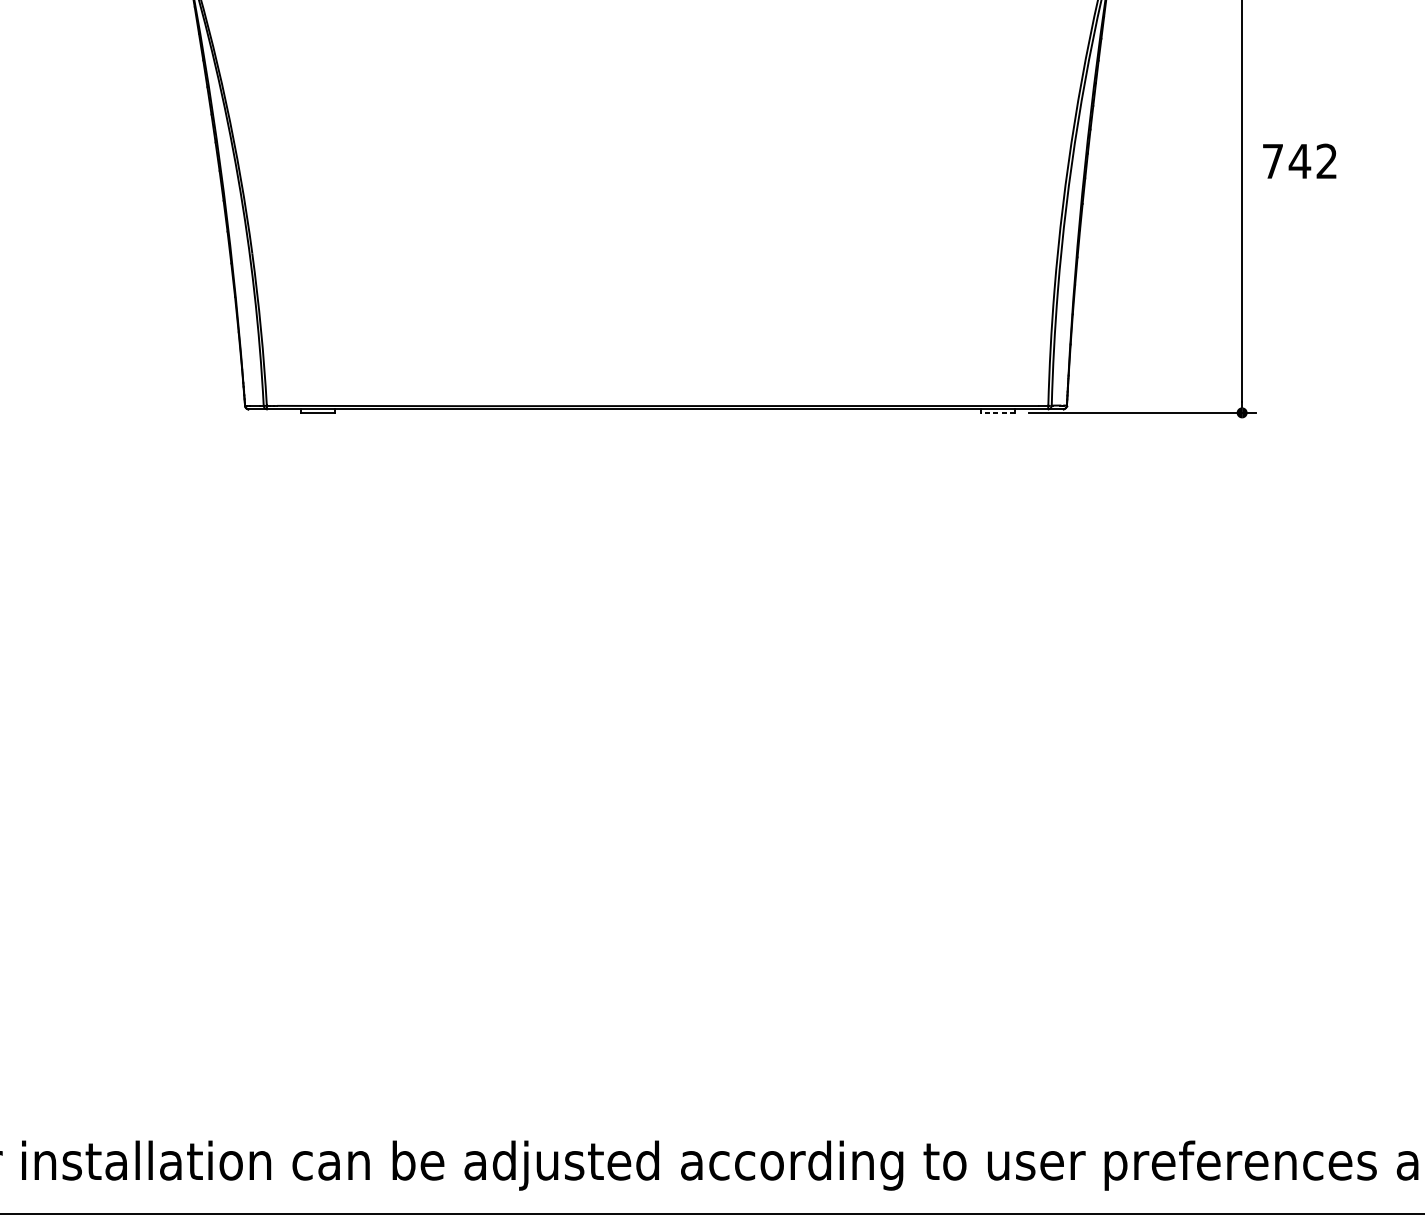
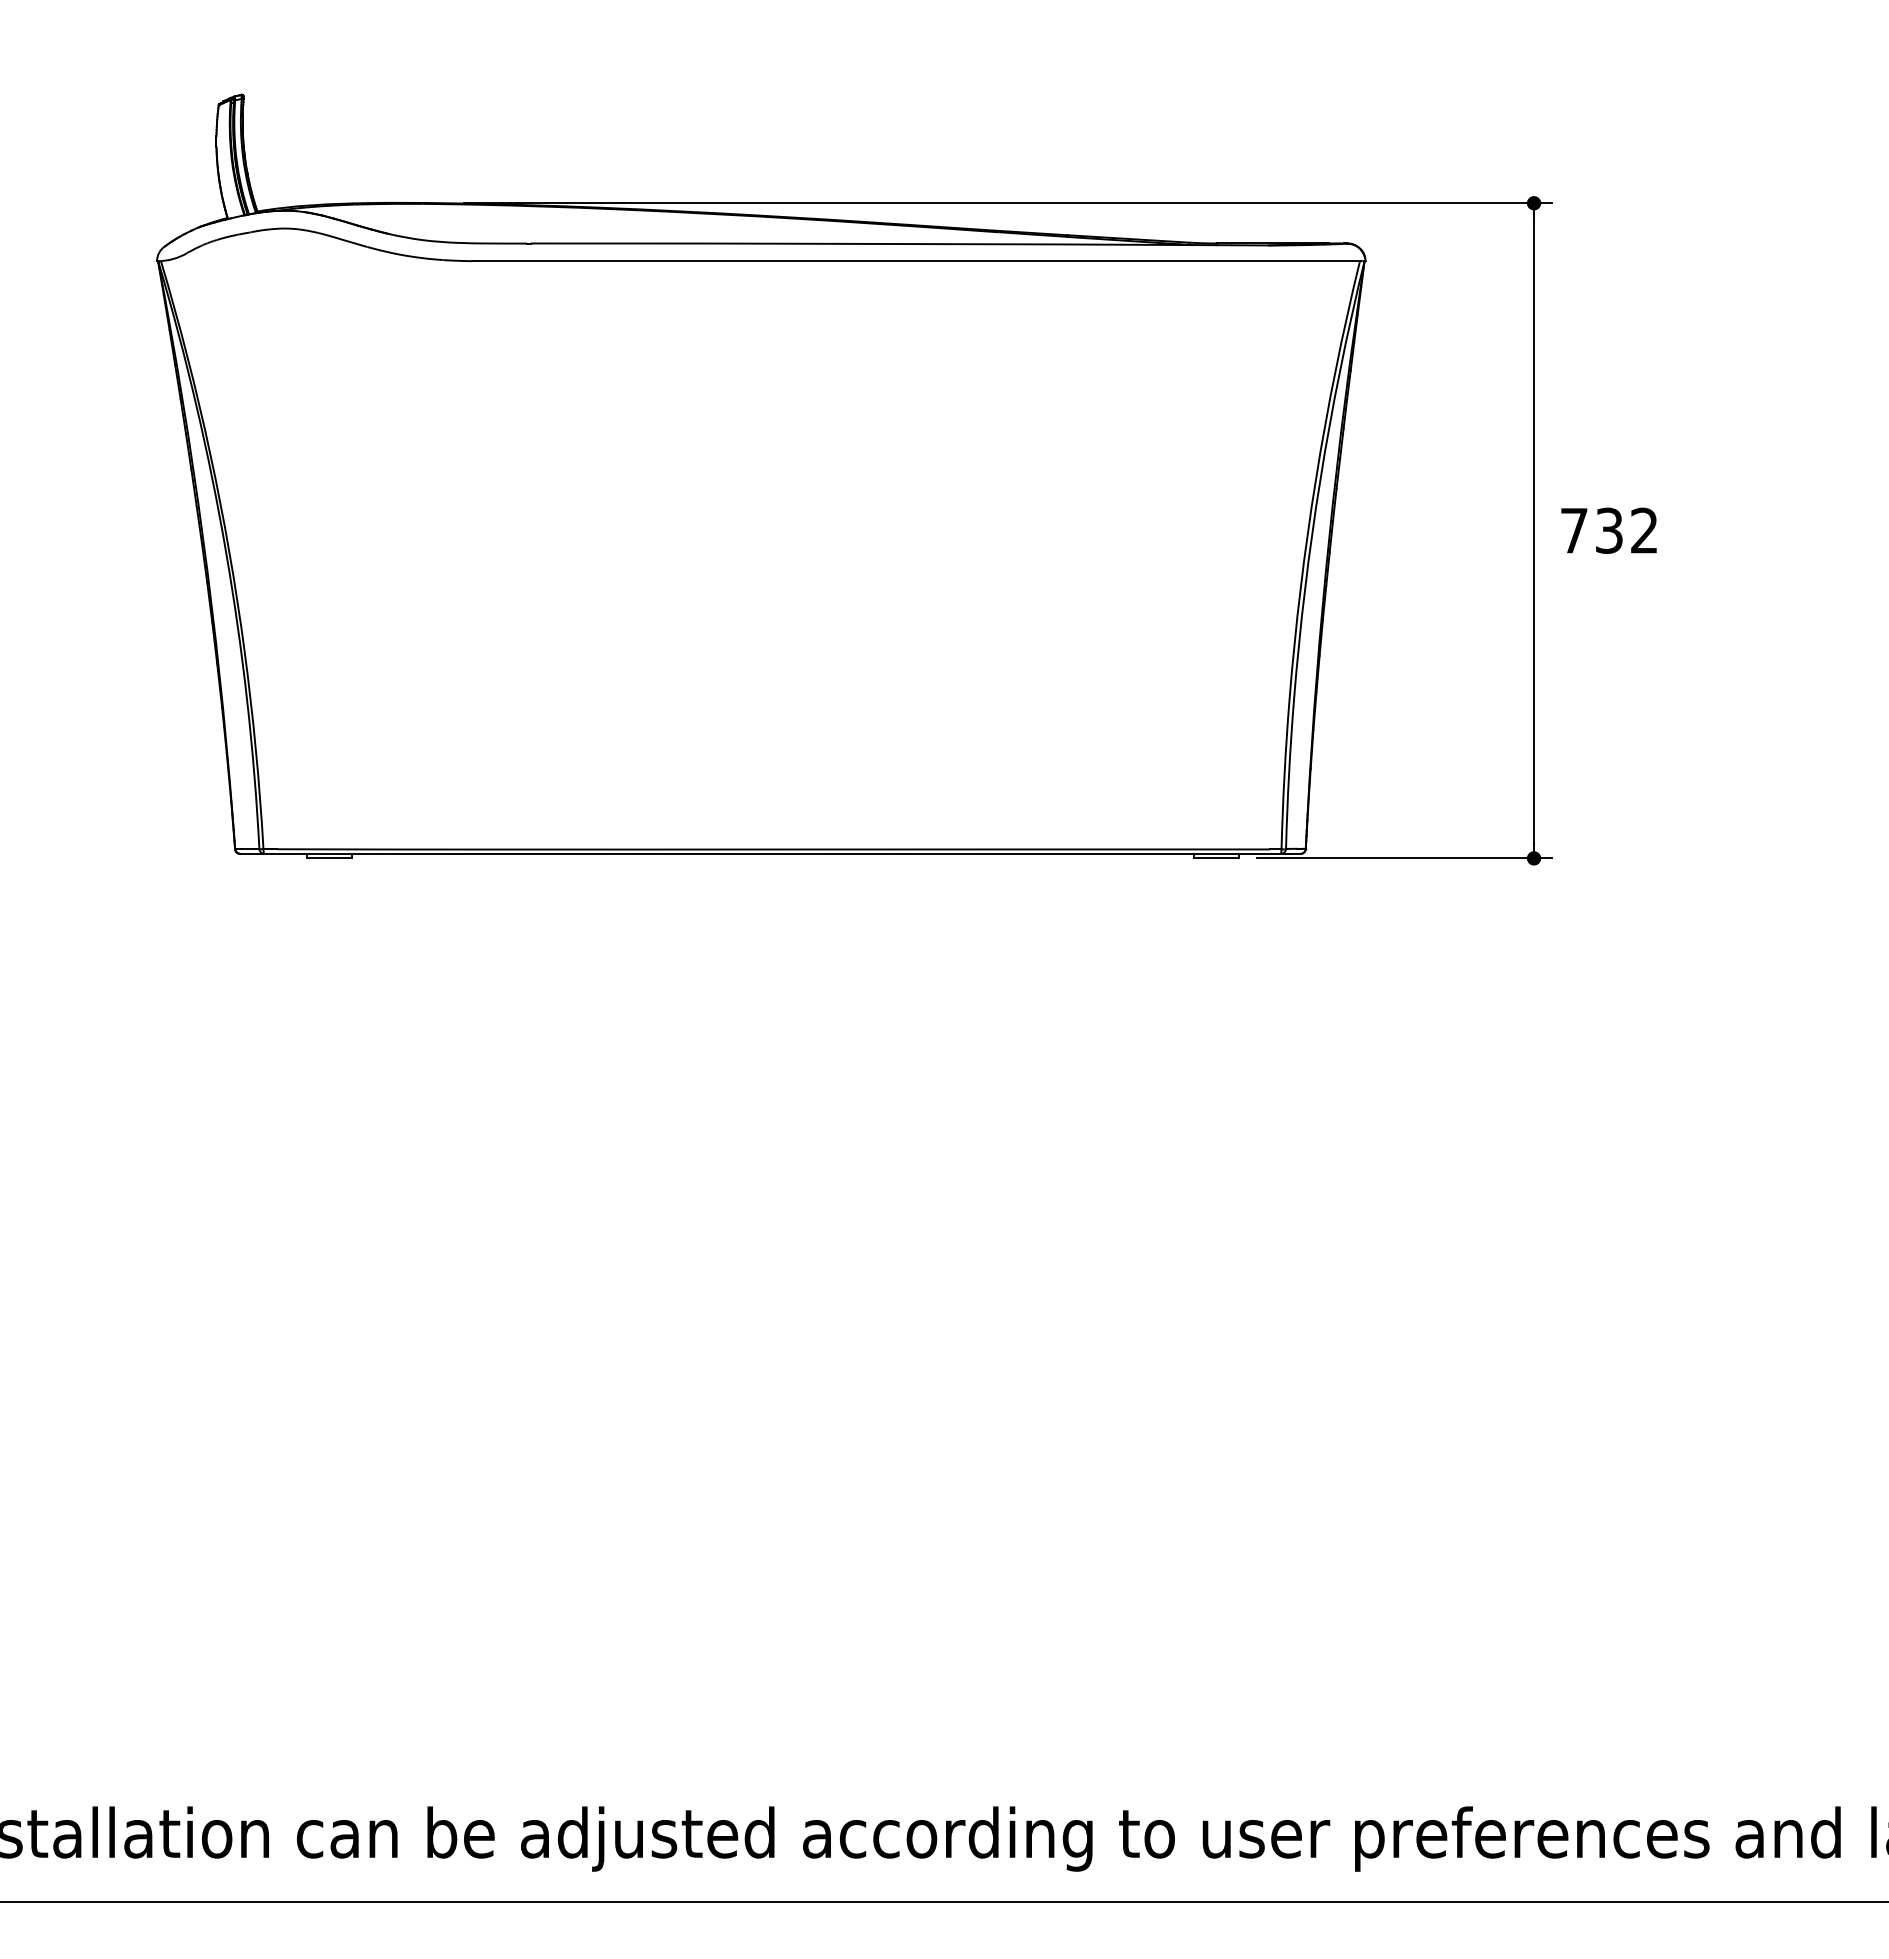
text: (1299, 161) -> (1608, 530), 742 -> 732
line: (997, 412) -> (1215, 858), dashed -> solid

